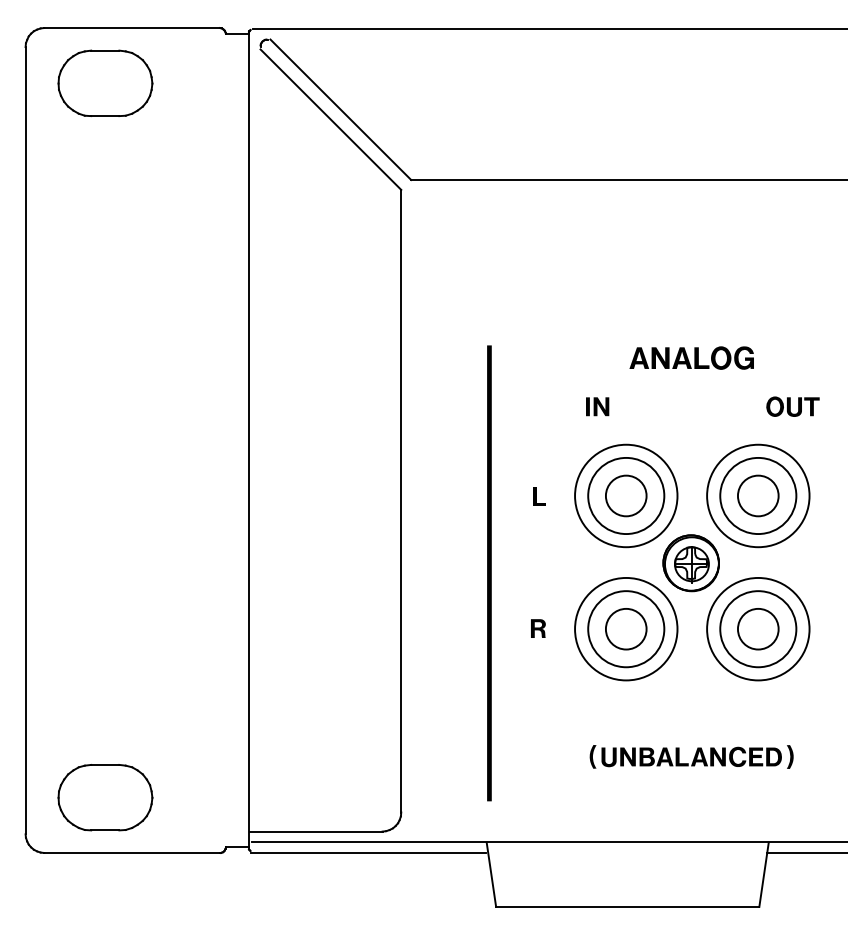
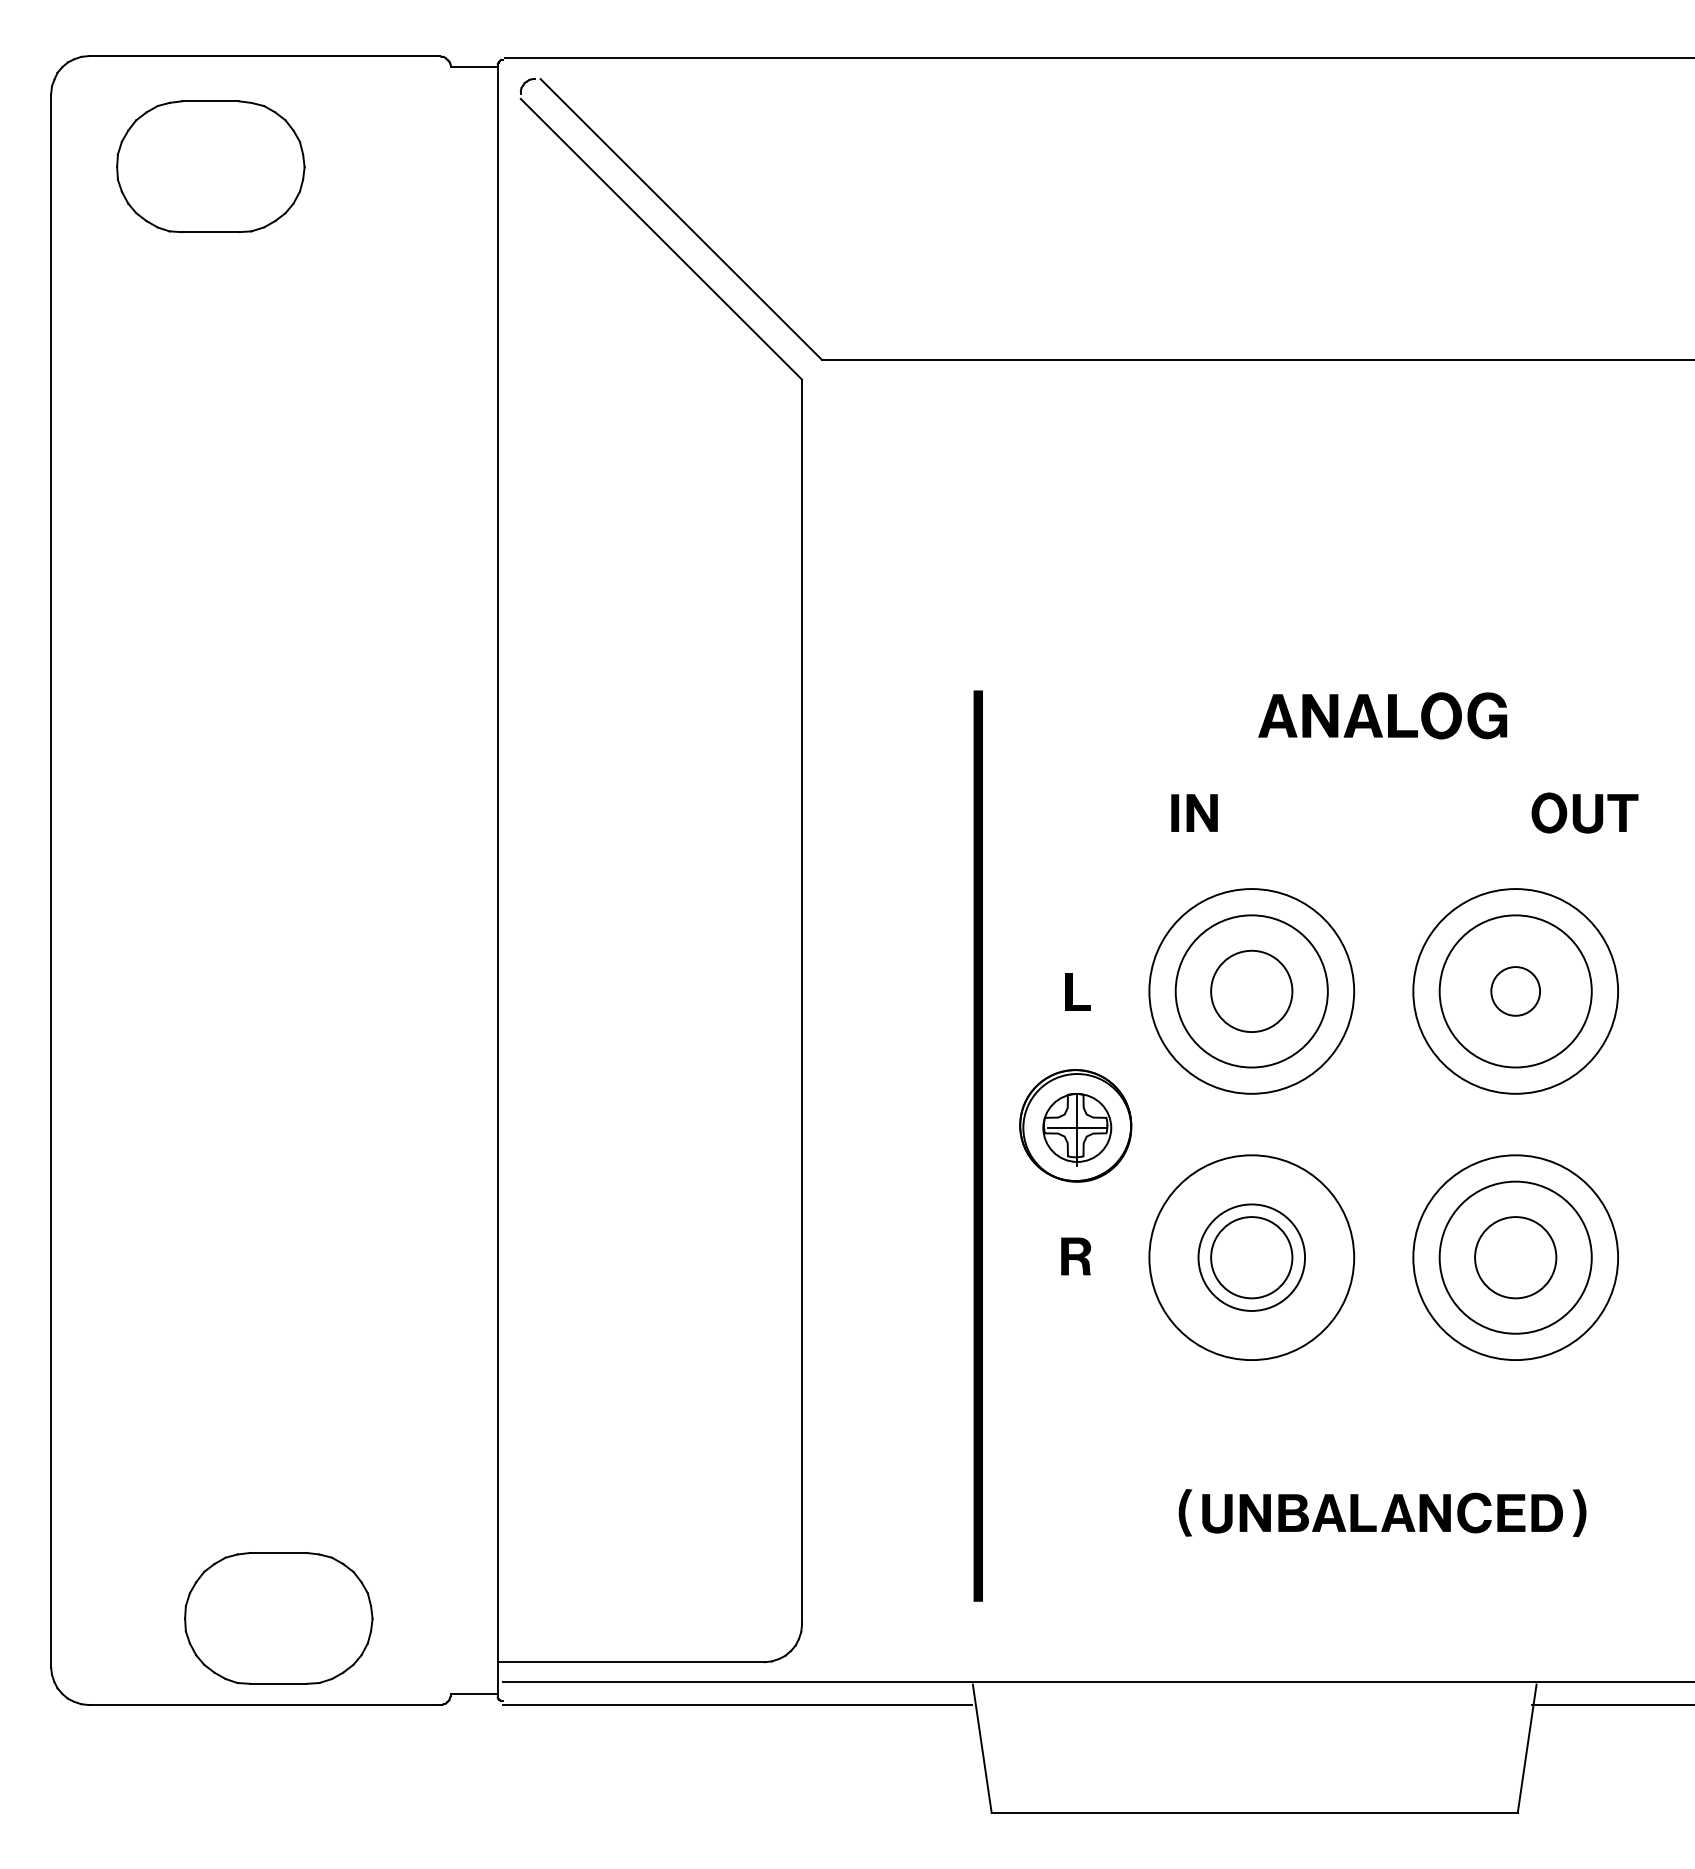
circle: (757, 495) -> (1514, 990), size x0.6
part: (690, 563) -> (1074, 1126), moved
circle: (626, 629) -> (1252, 1258), size x0.7
part: (105, 797) -> (278, 1618), moved

